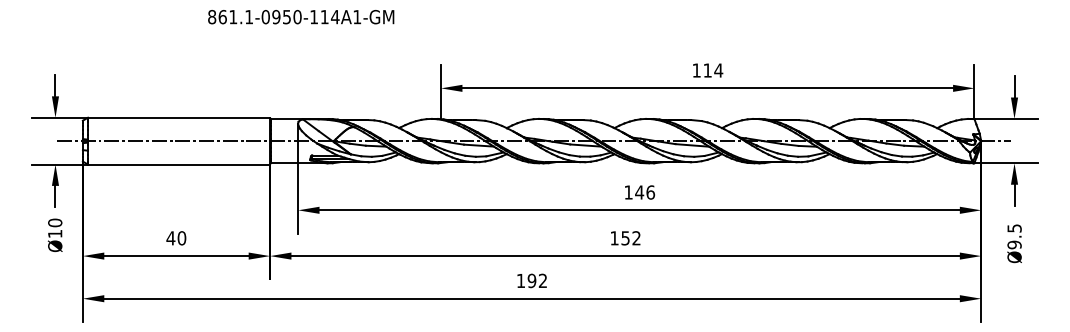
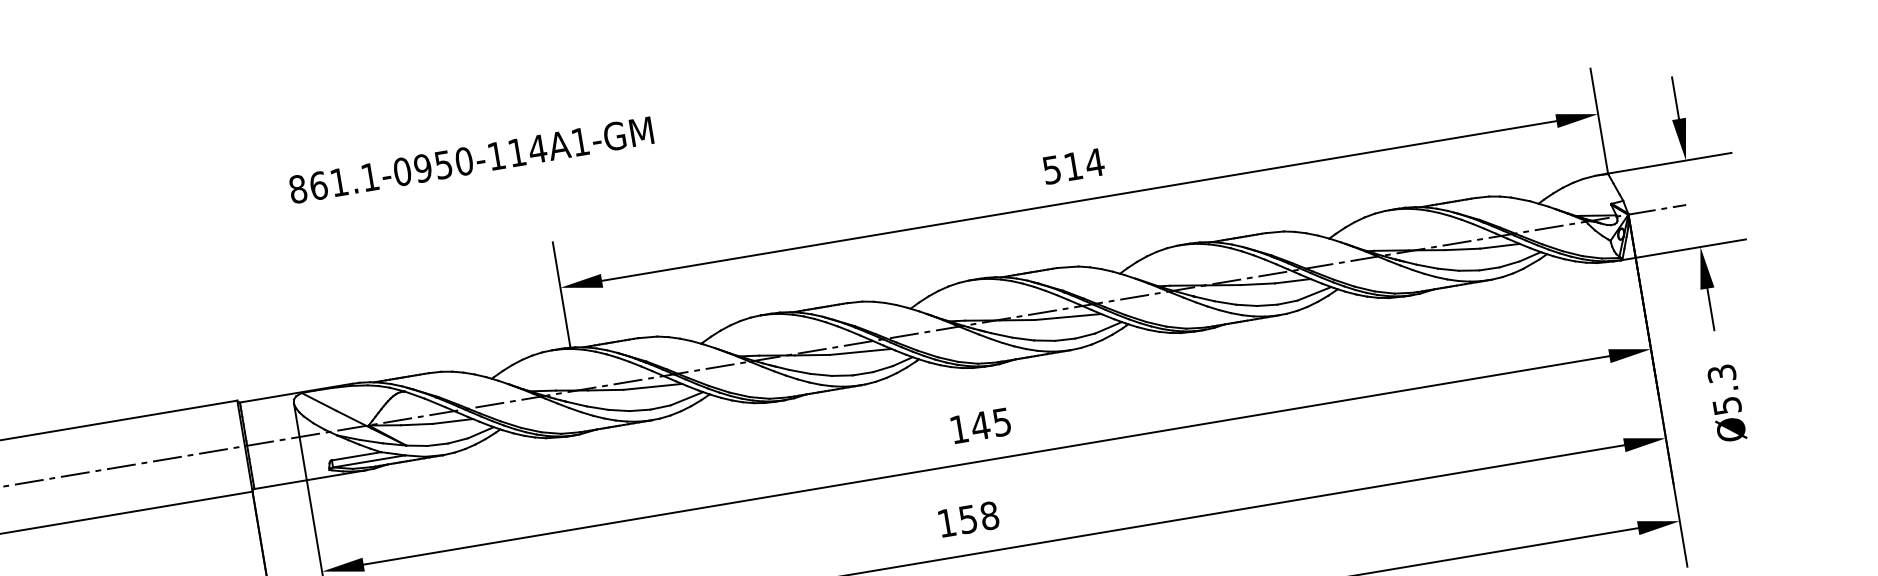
text: (301, 17) -> (472, 160), moved
text: (696, 70) -> (1051, 169), 114 -> 514
text: (650, 192) -> (1001, 422), 146 -> 145
text: (1014, 236) -> (1724, 389), Ø9.5 -> Ø5.3
text: (636, 238) -> (989, 516), 152 -> 158

